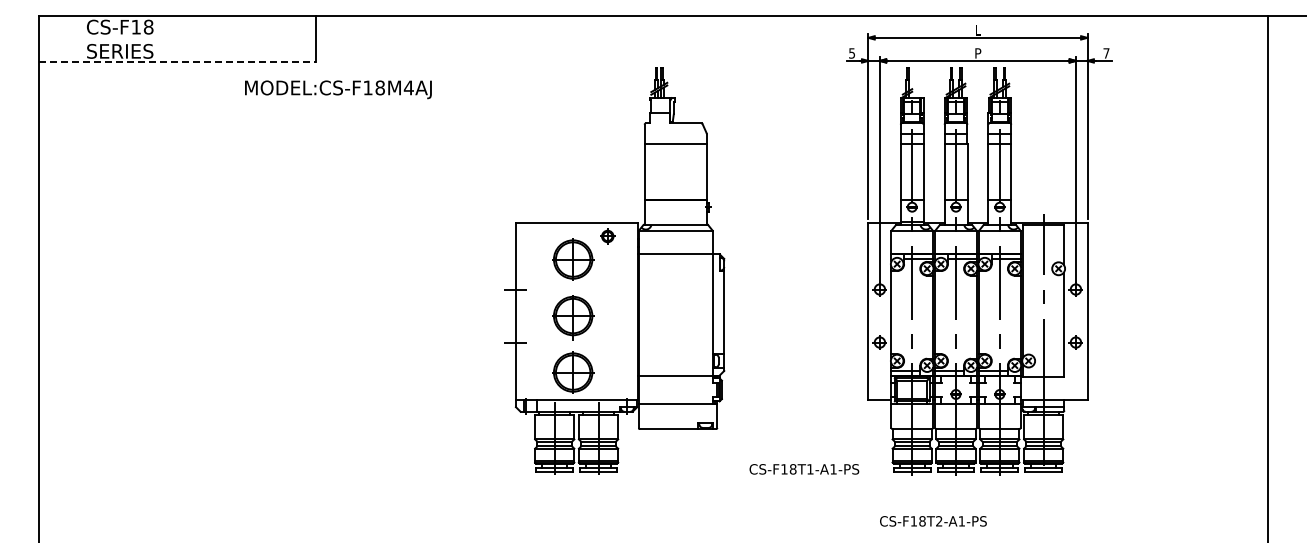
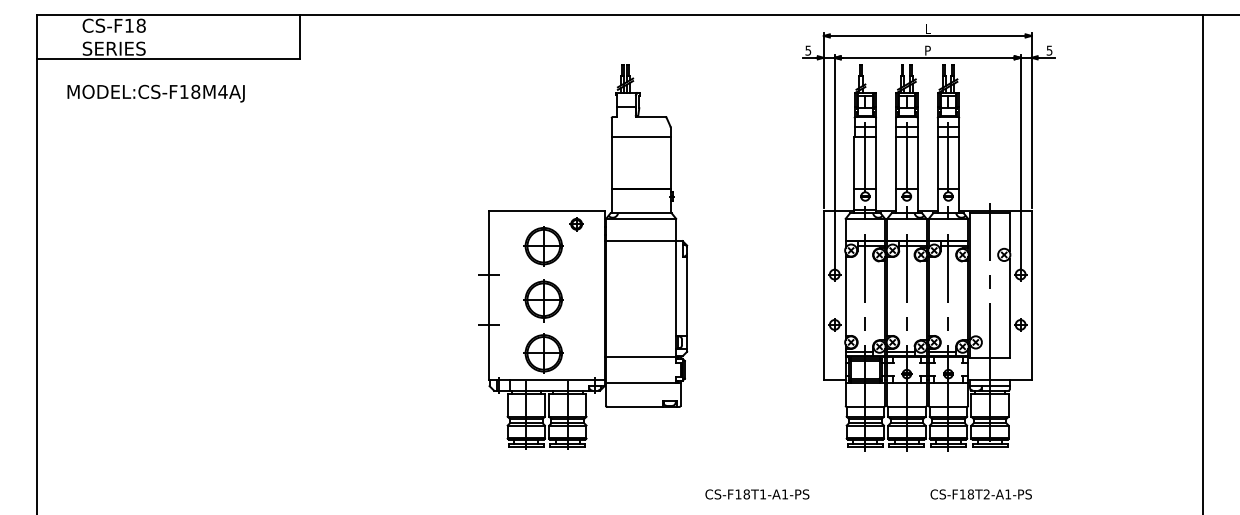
text: (1106, 53) -> (1049, 50), 7 -> 5
line: (178, 62) -> (169, 59), dashed -> solid
text: (338, 89) -> (156, 93), moved
text: (804, 469) -> (757, 494), moved
text: (933, 521) -> (981, 494), moved

